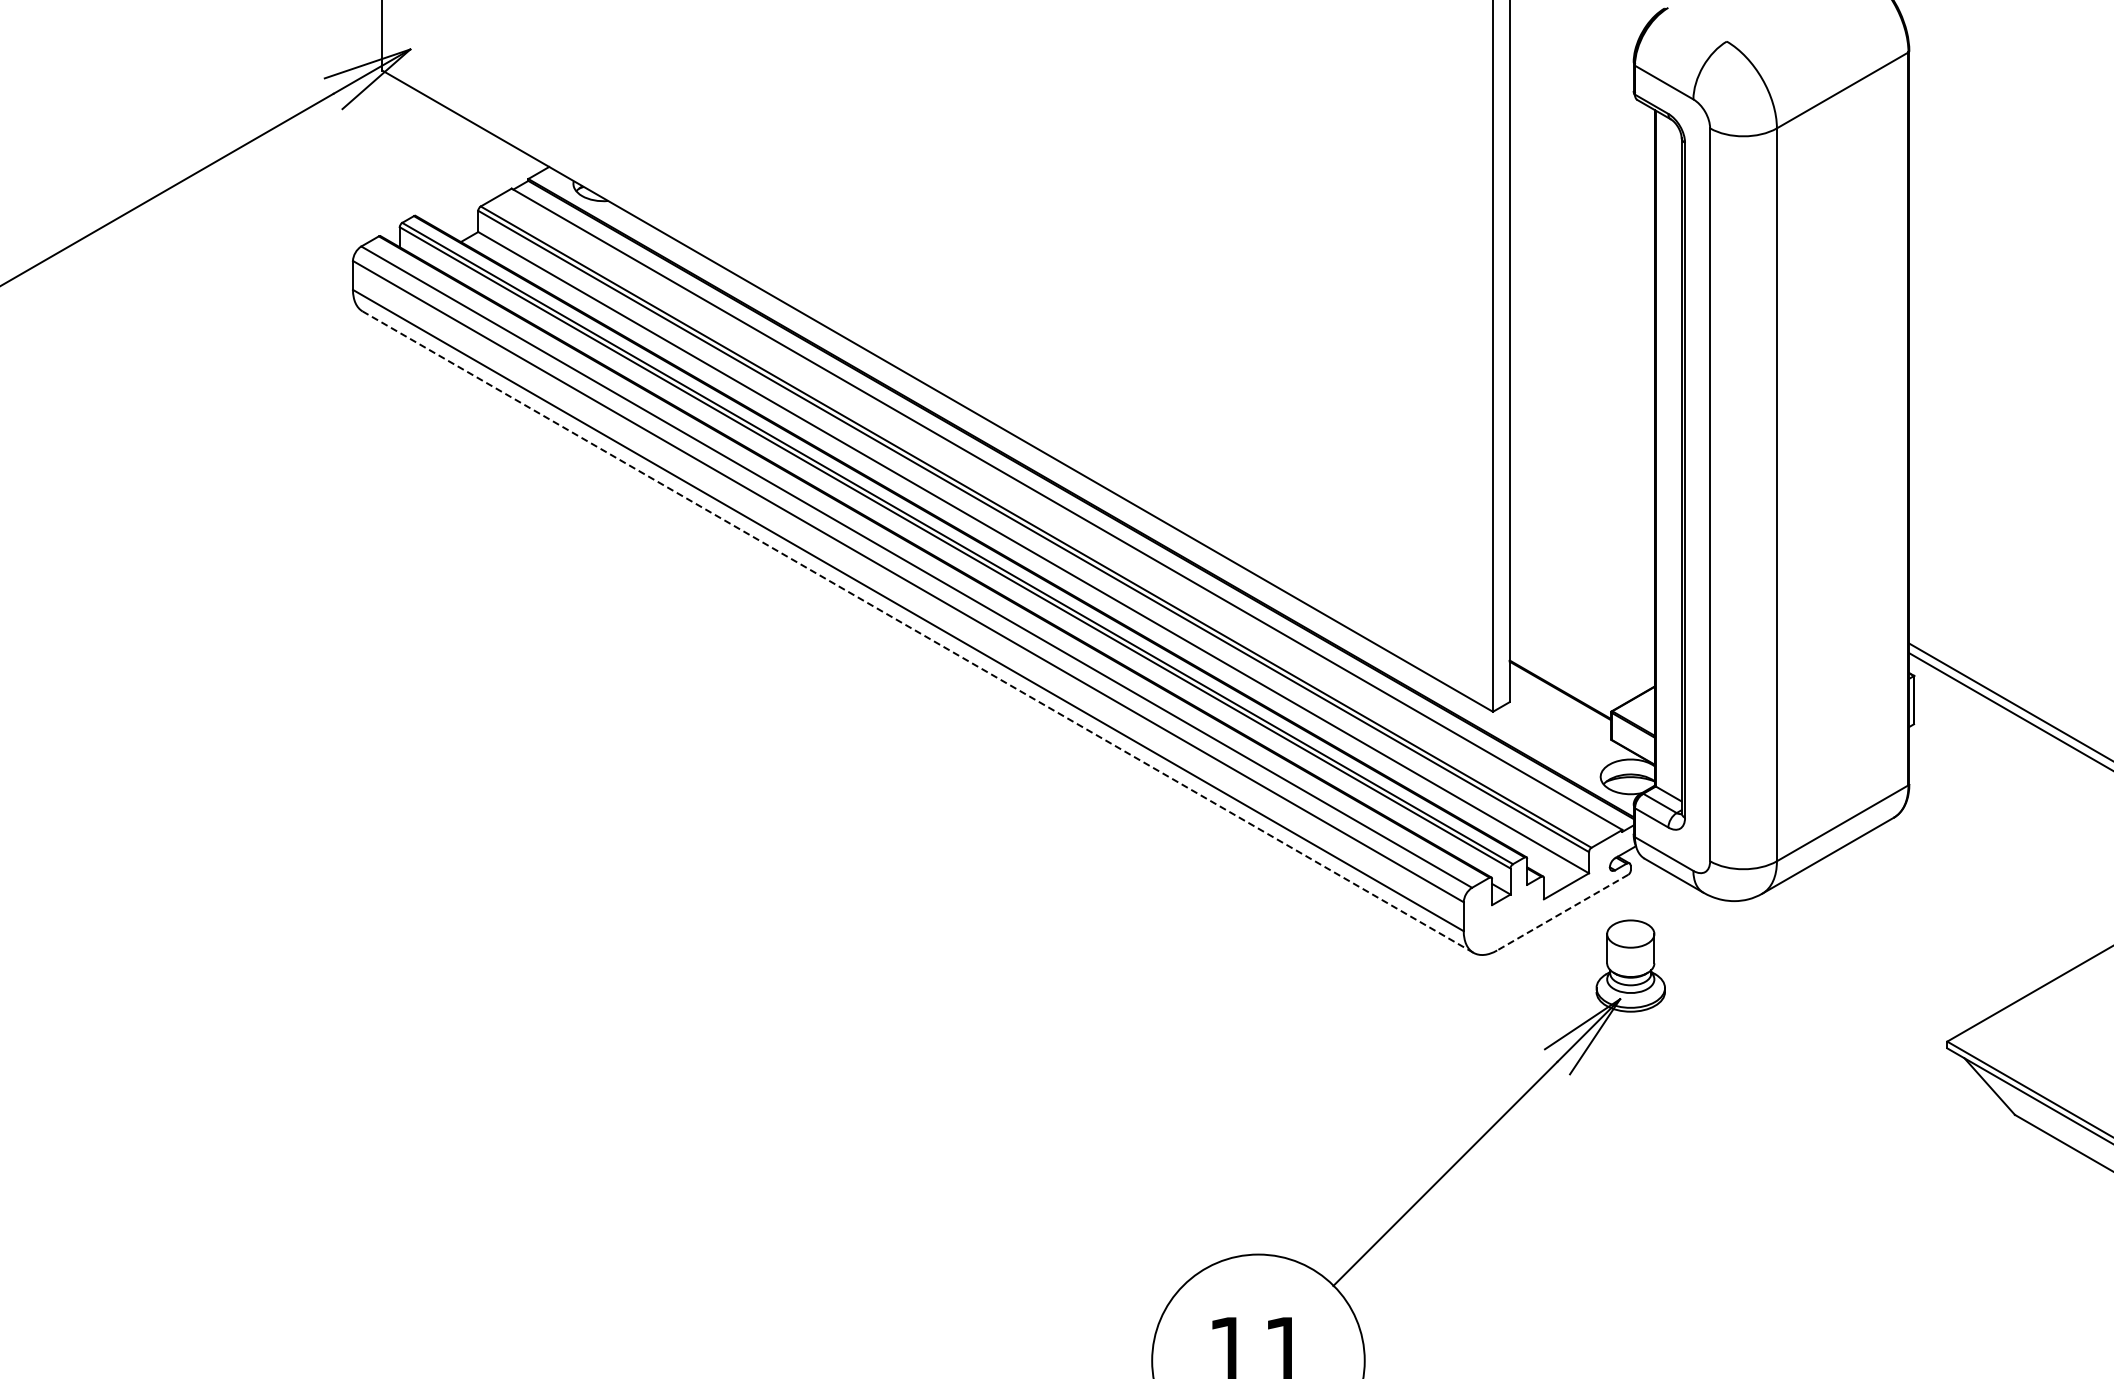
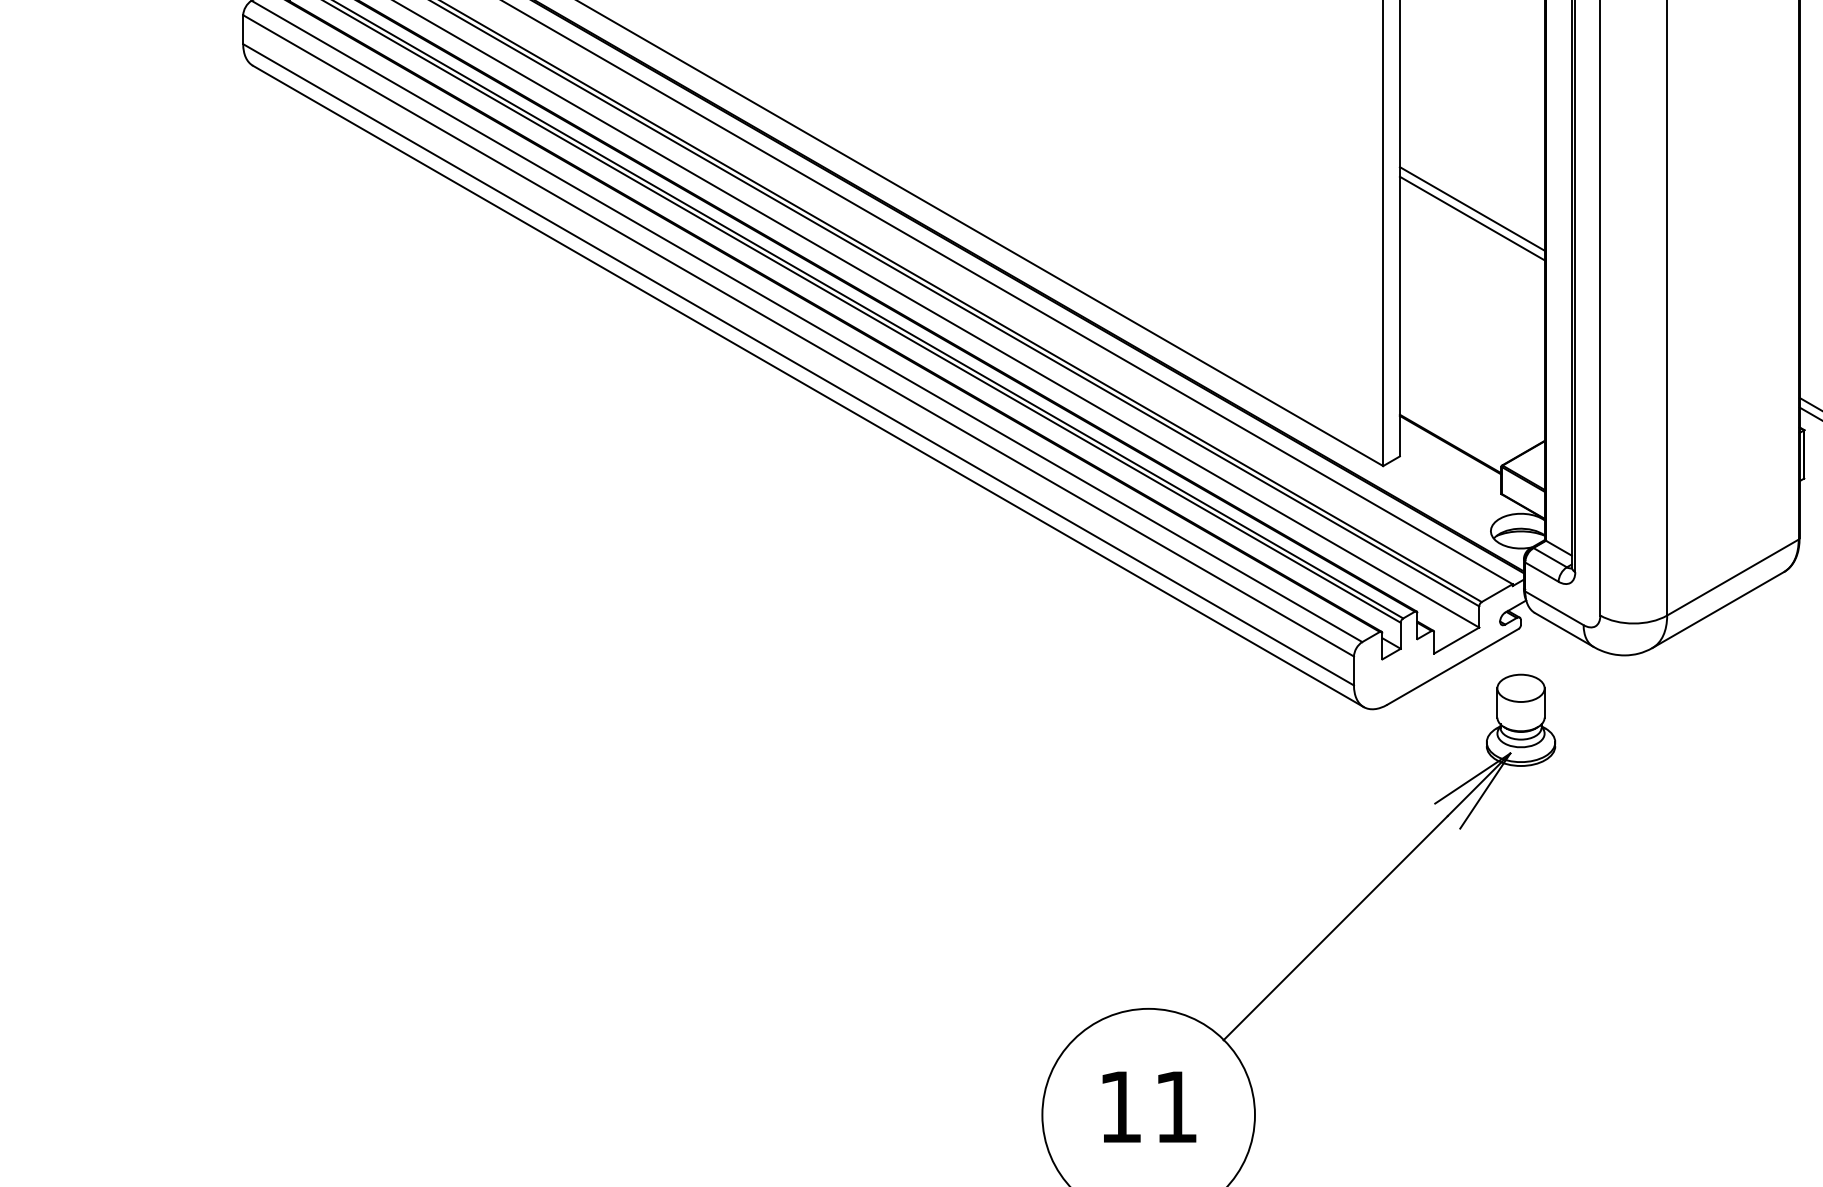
line: (1581, 454) -> (1471, 208), added
line: (1581, 464) -> (1471, 218), added
line: (917, 631) -> (807, 385), dashed -> solid
line: (1562, 912) -> (1452, 666), dashed -> solid

